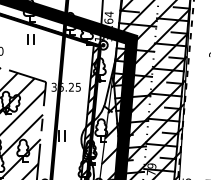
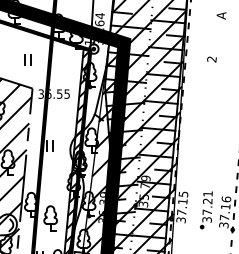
part: (30, 39) -> (27, 59), moved
text: (71, 86) -> (59, 93), 36.25 -> 36.55

